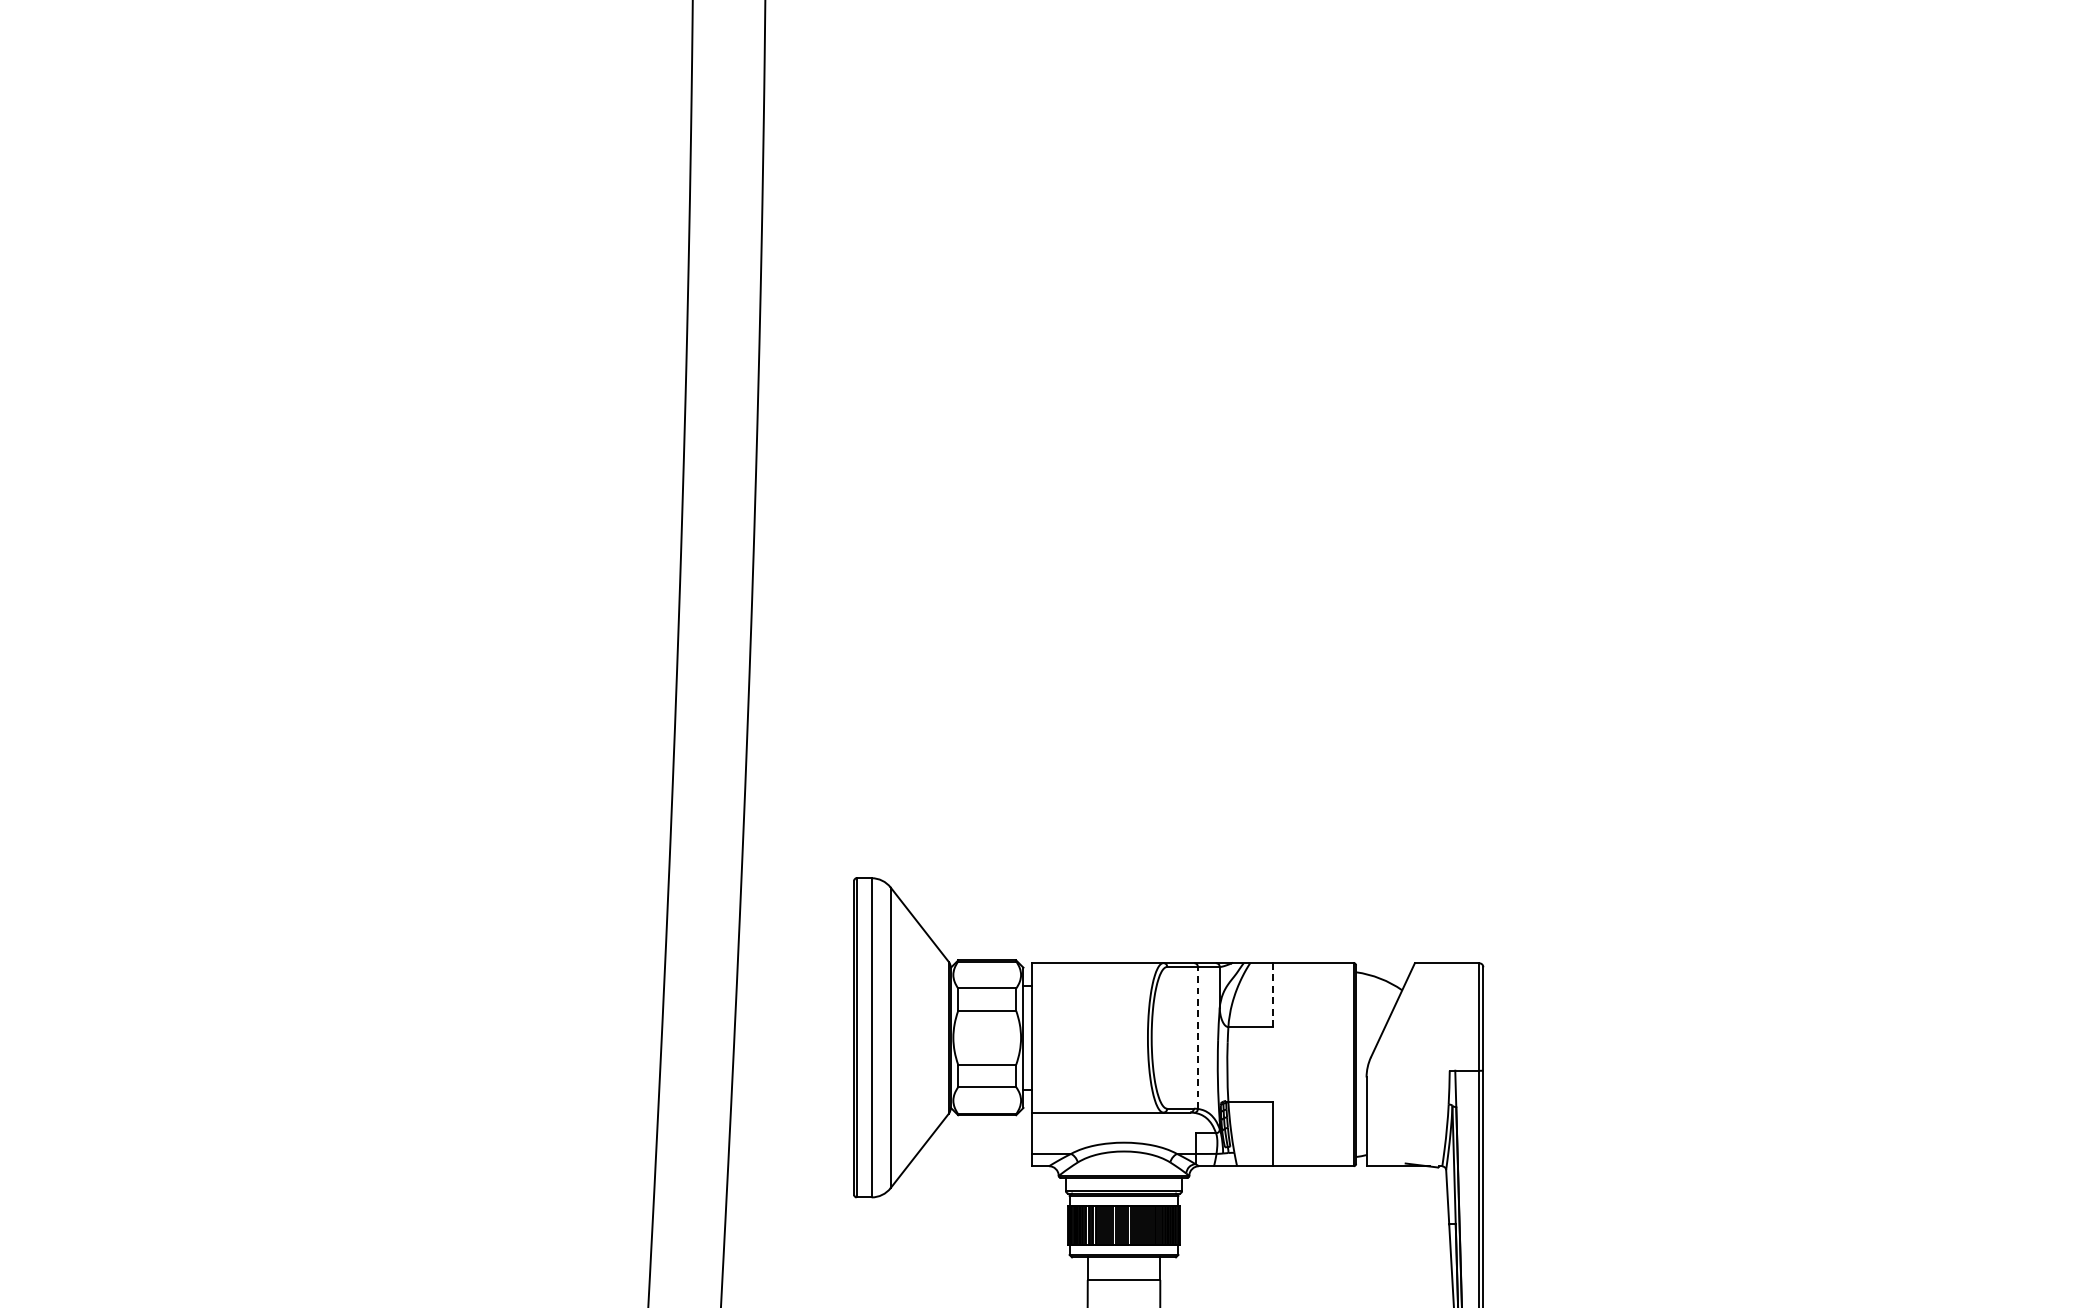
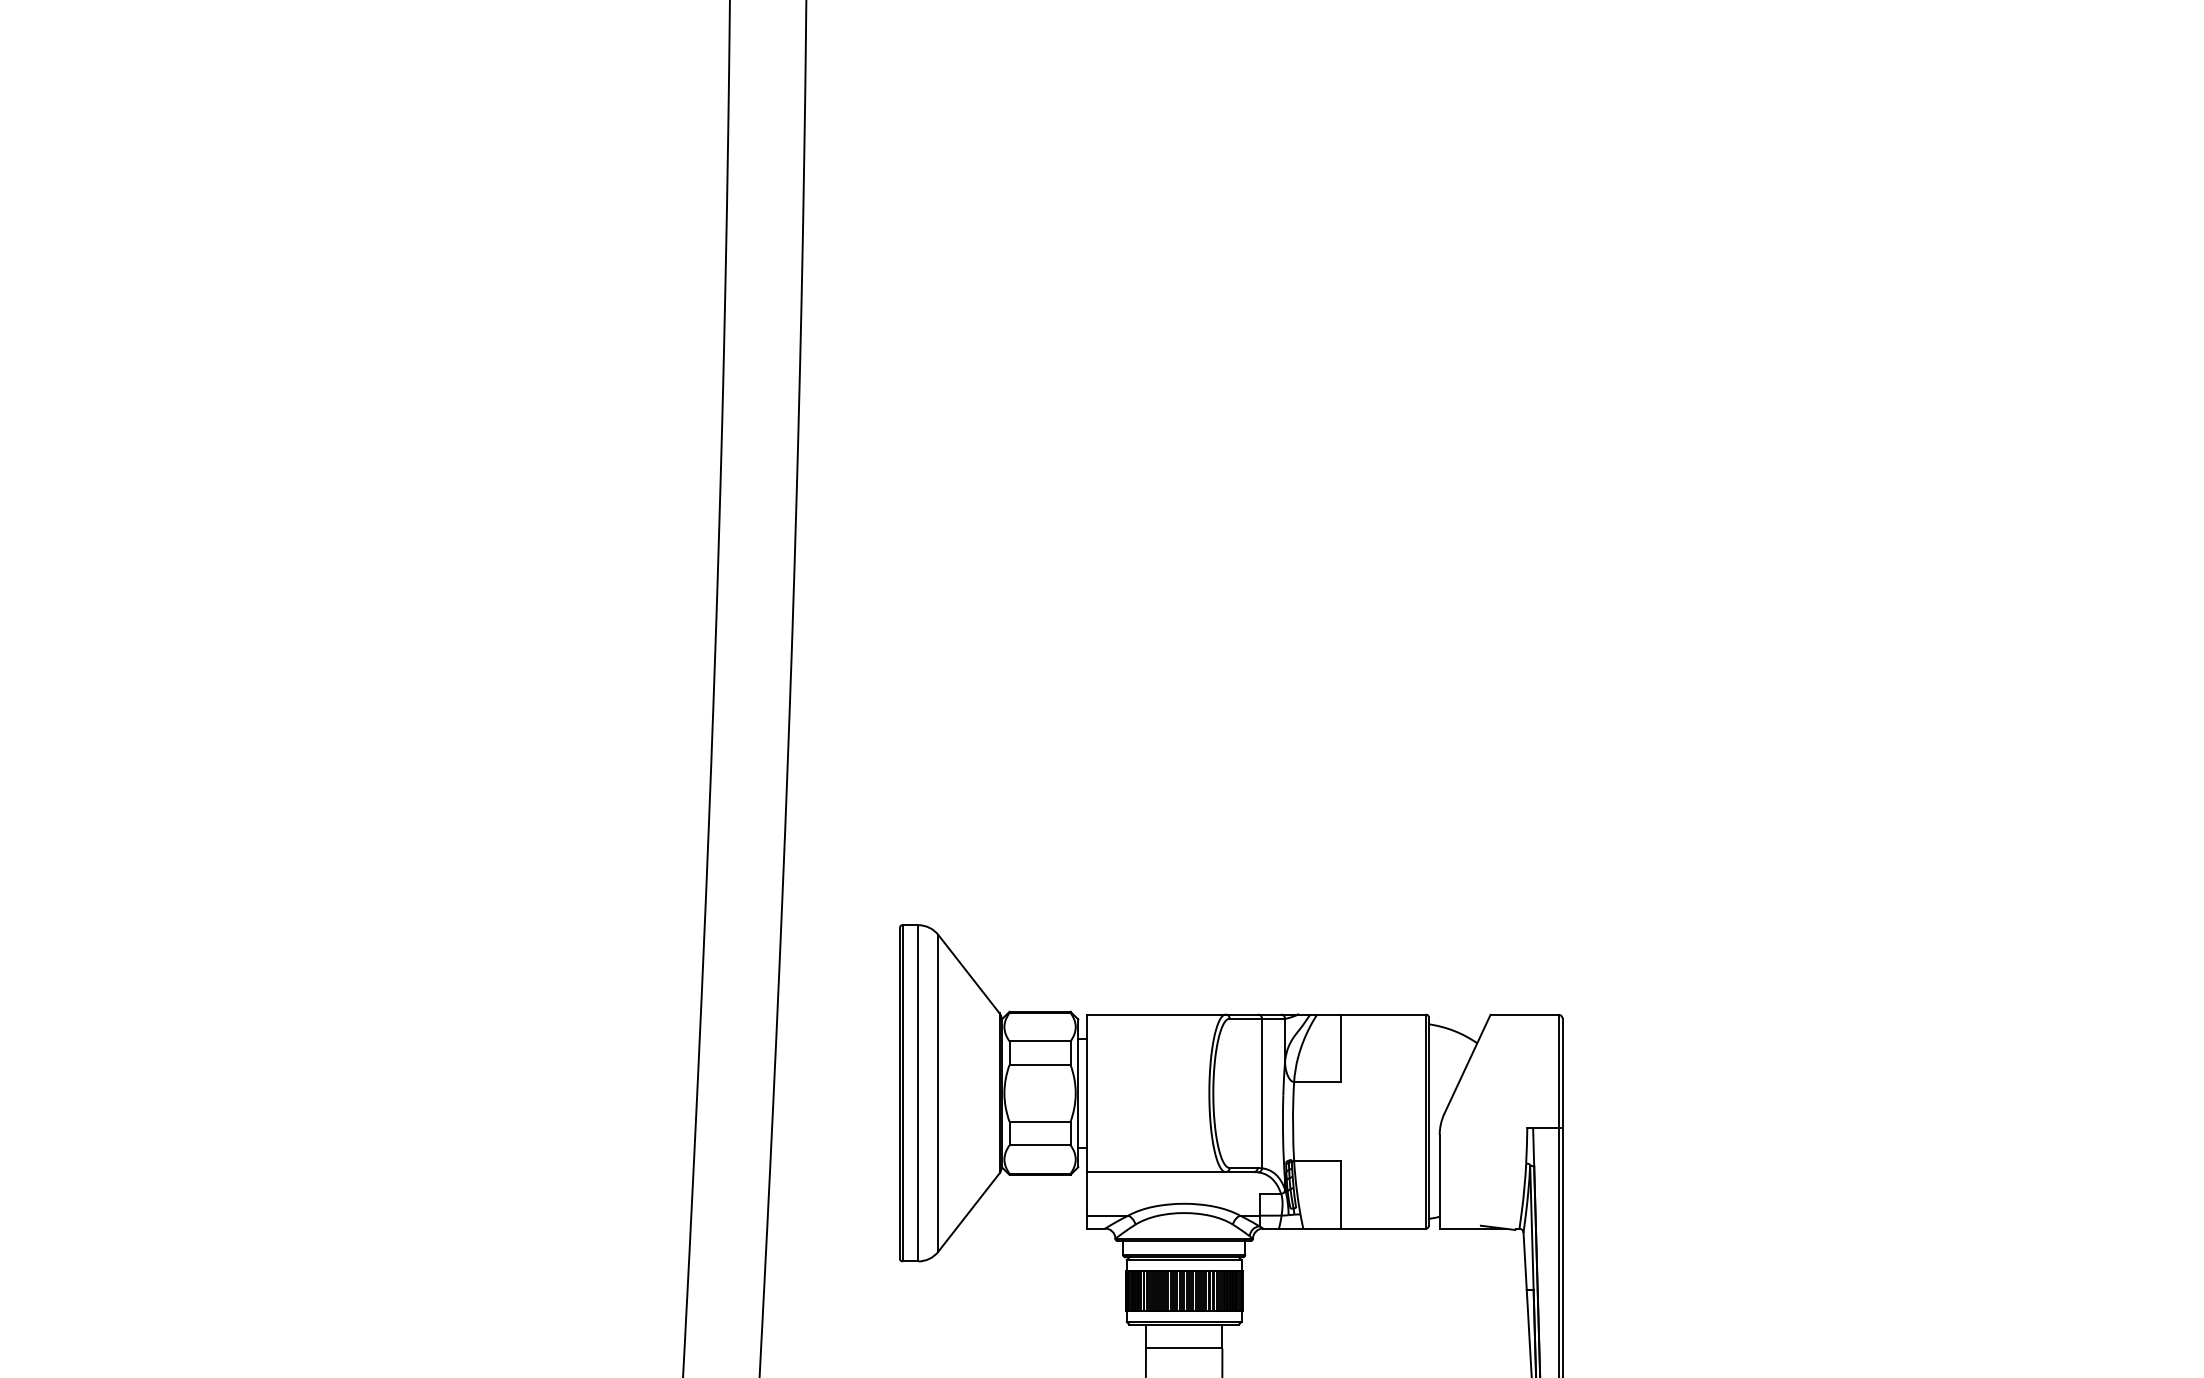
line: (1273, 995) -> (1341, 1048), dashed -> solid
line: (1198, 1037) -> (1262, 1093), dashed -> solid

